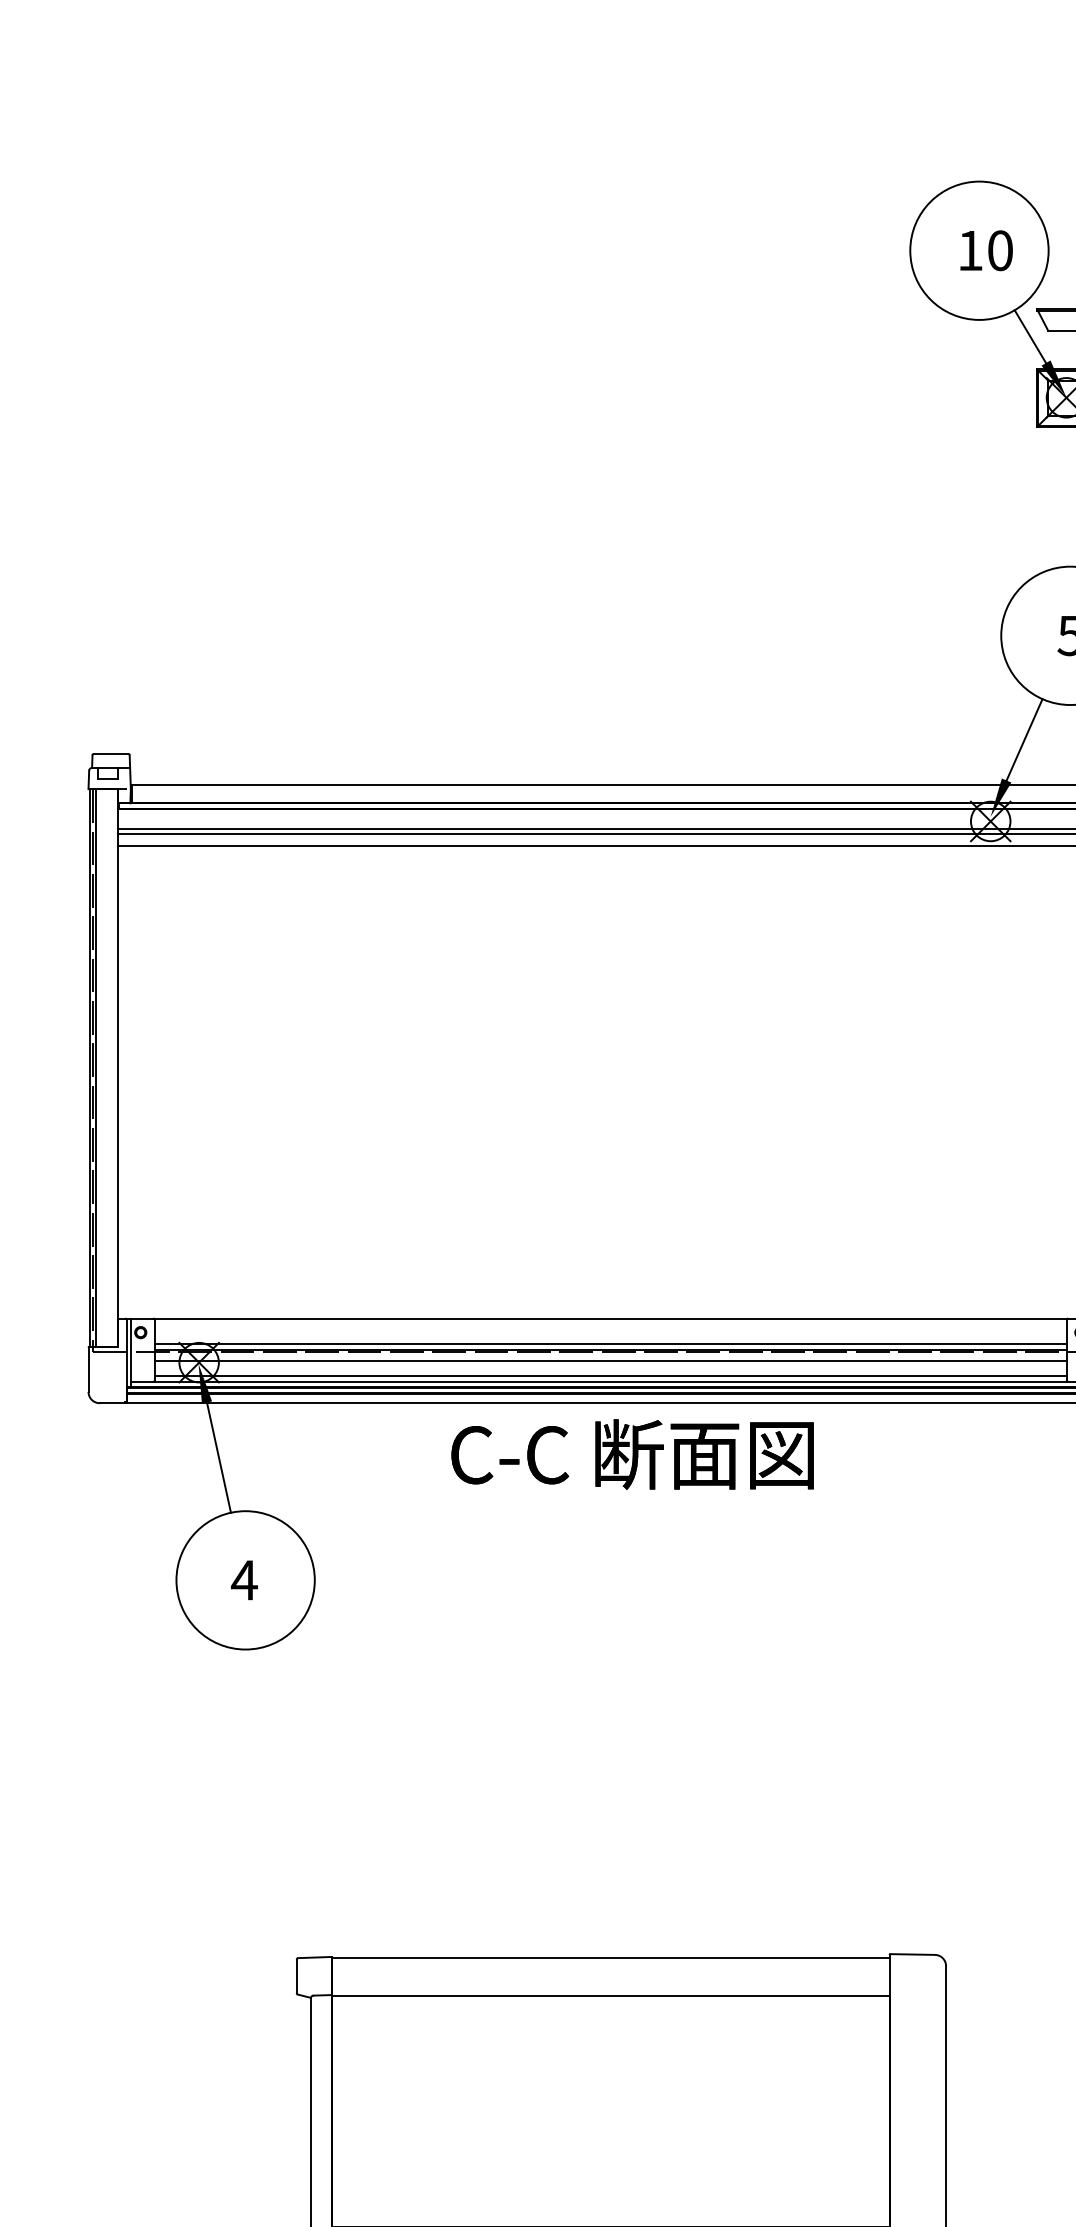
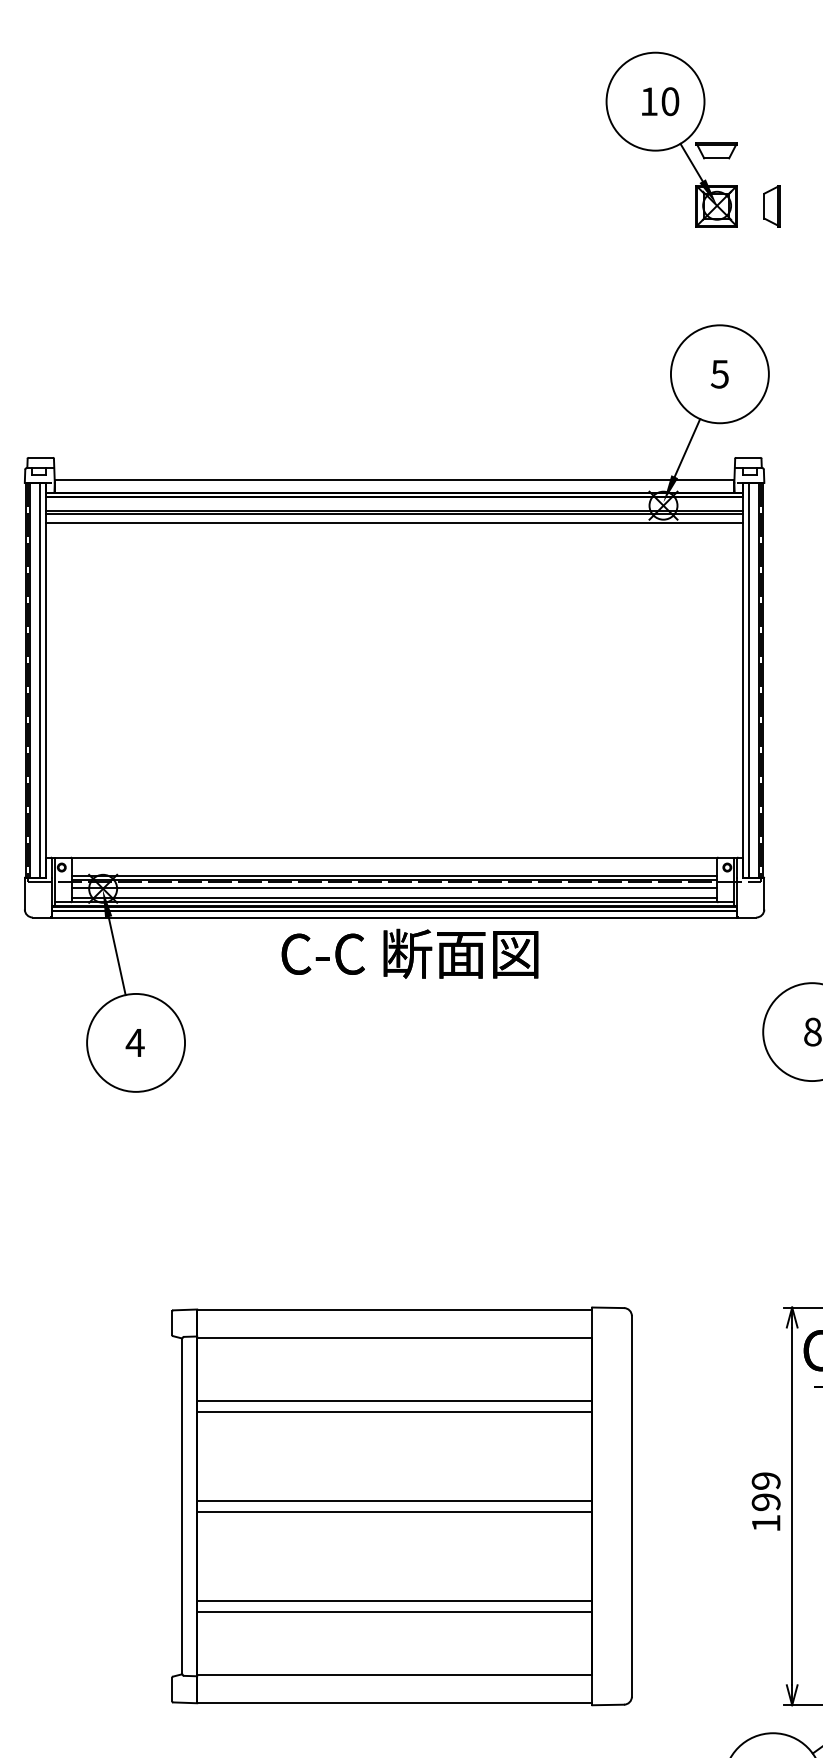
line: (109, 1066) -> (39, 679), added
line: (610, 2085) -> (394, 1400), added
line: (610, 2101) -> (394, 1411), added

